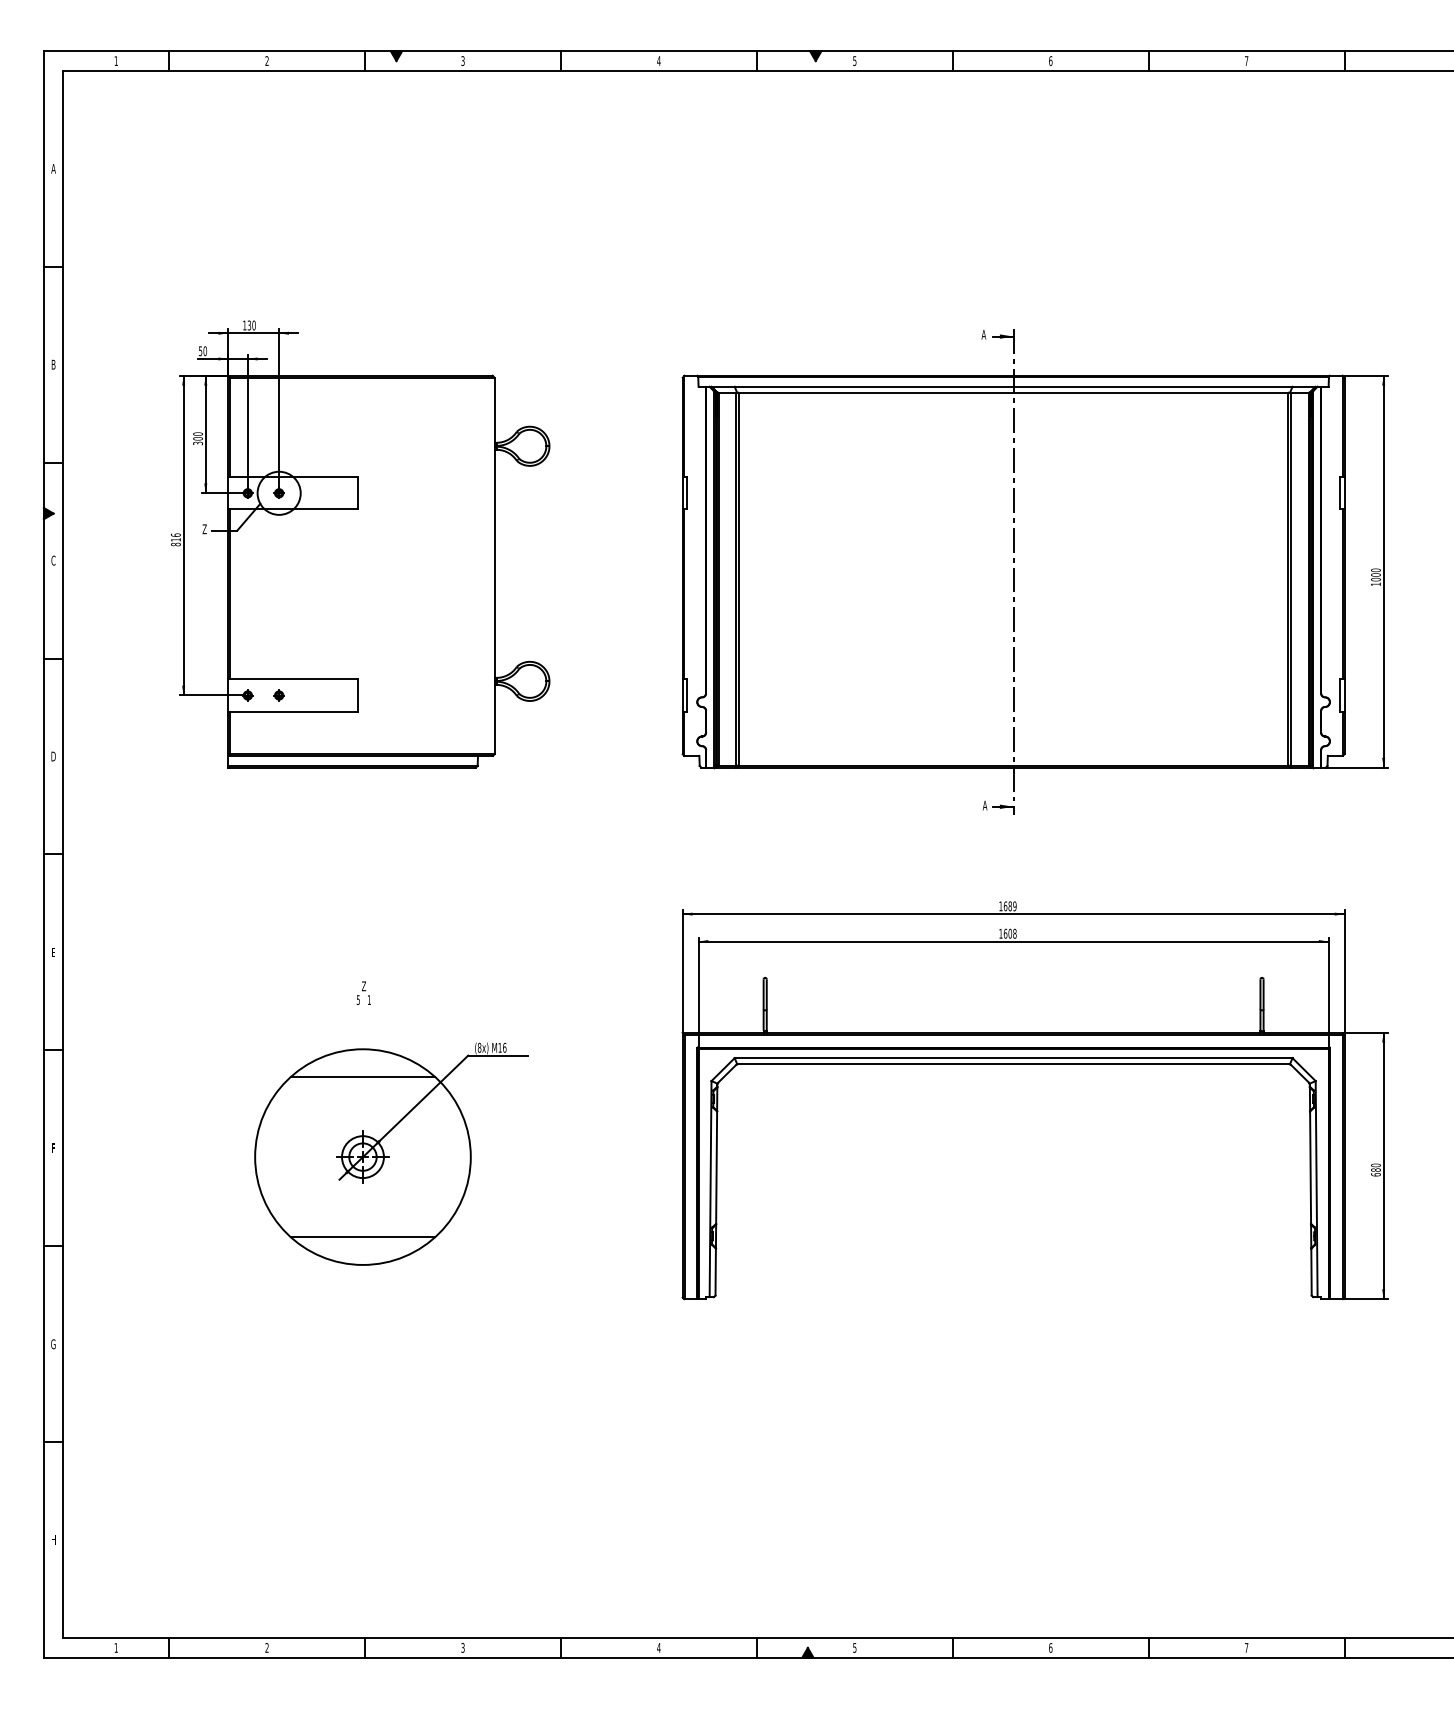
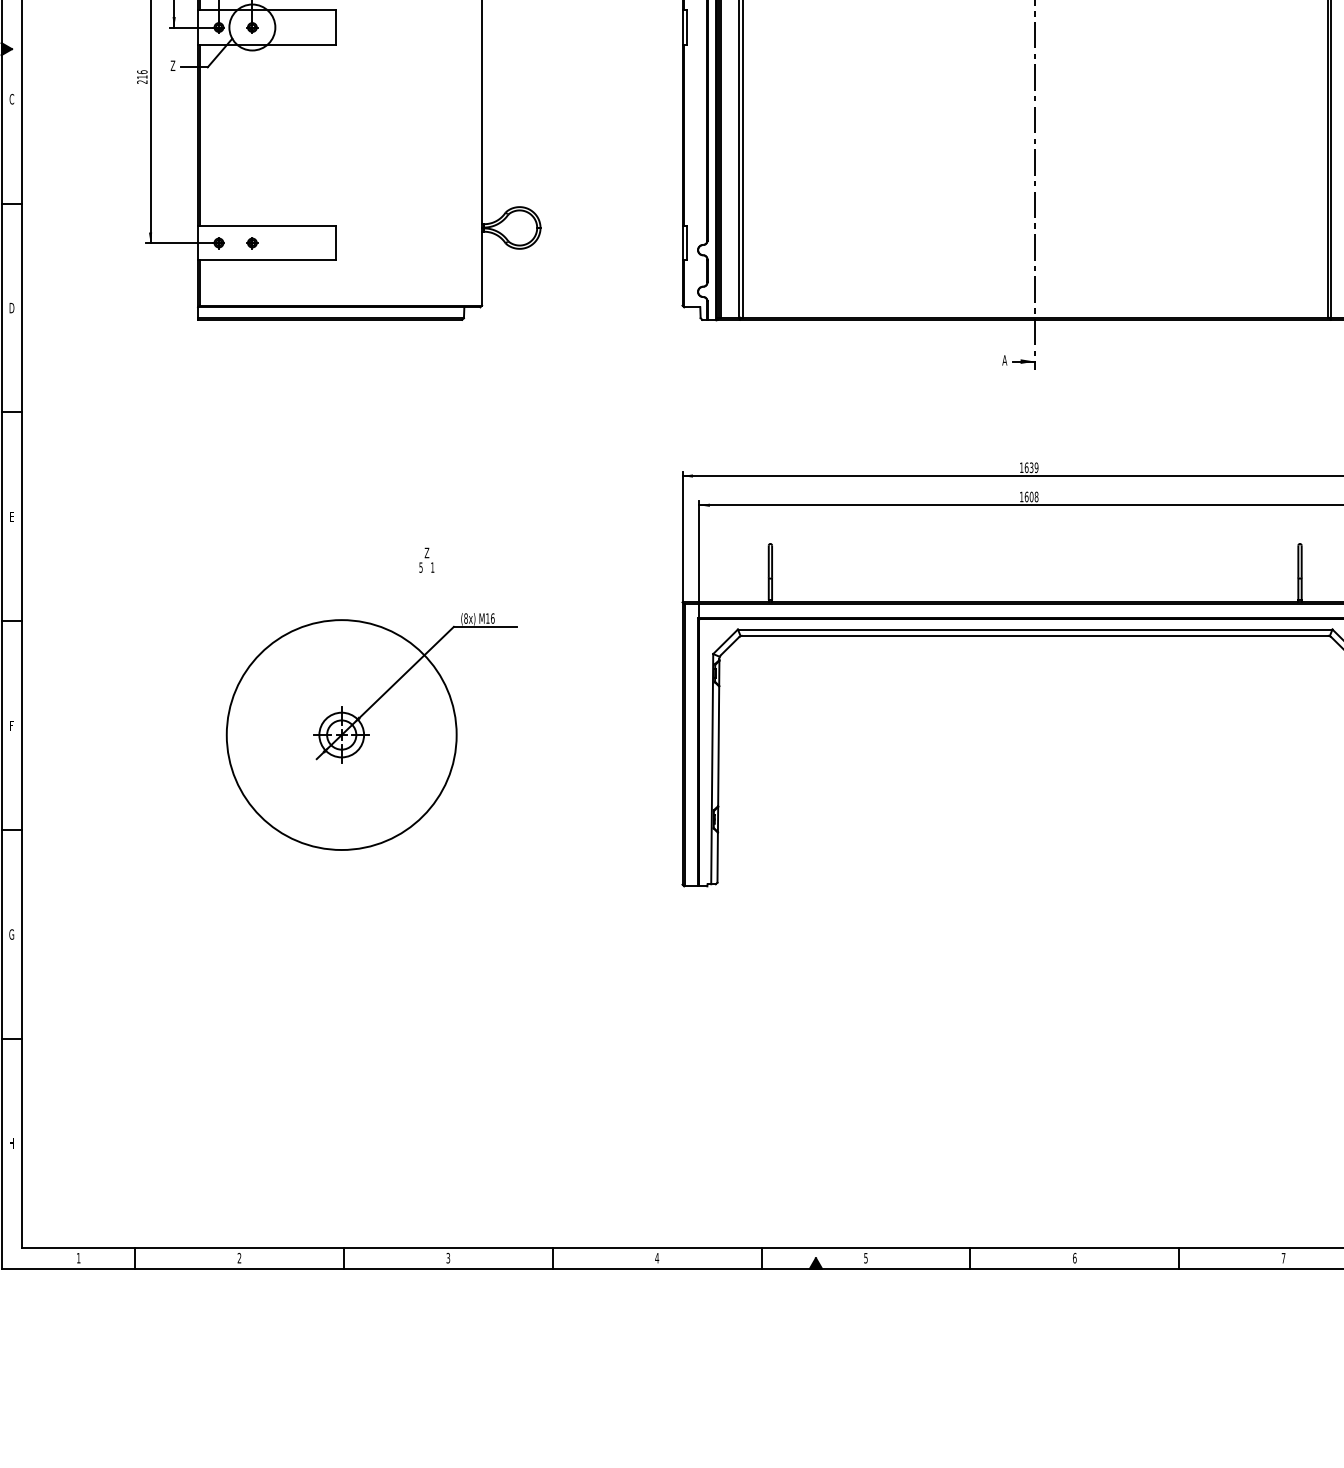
text: (175, 544) -> (141, 82), 816 -> 216
text: (1009, 906) -> (1030, 467), 1689 -> 1639
text: (363, 992) -> (426, 559), moved
line: (362, 1076) -> (341, 649), removed
line: (362, 1237) -> (341, 820), removed

